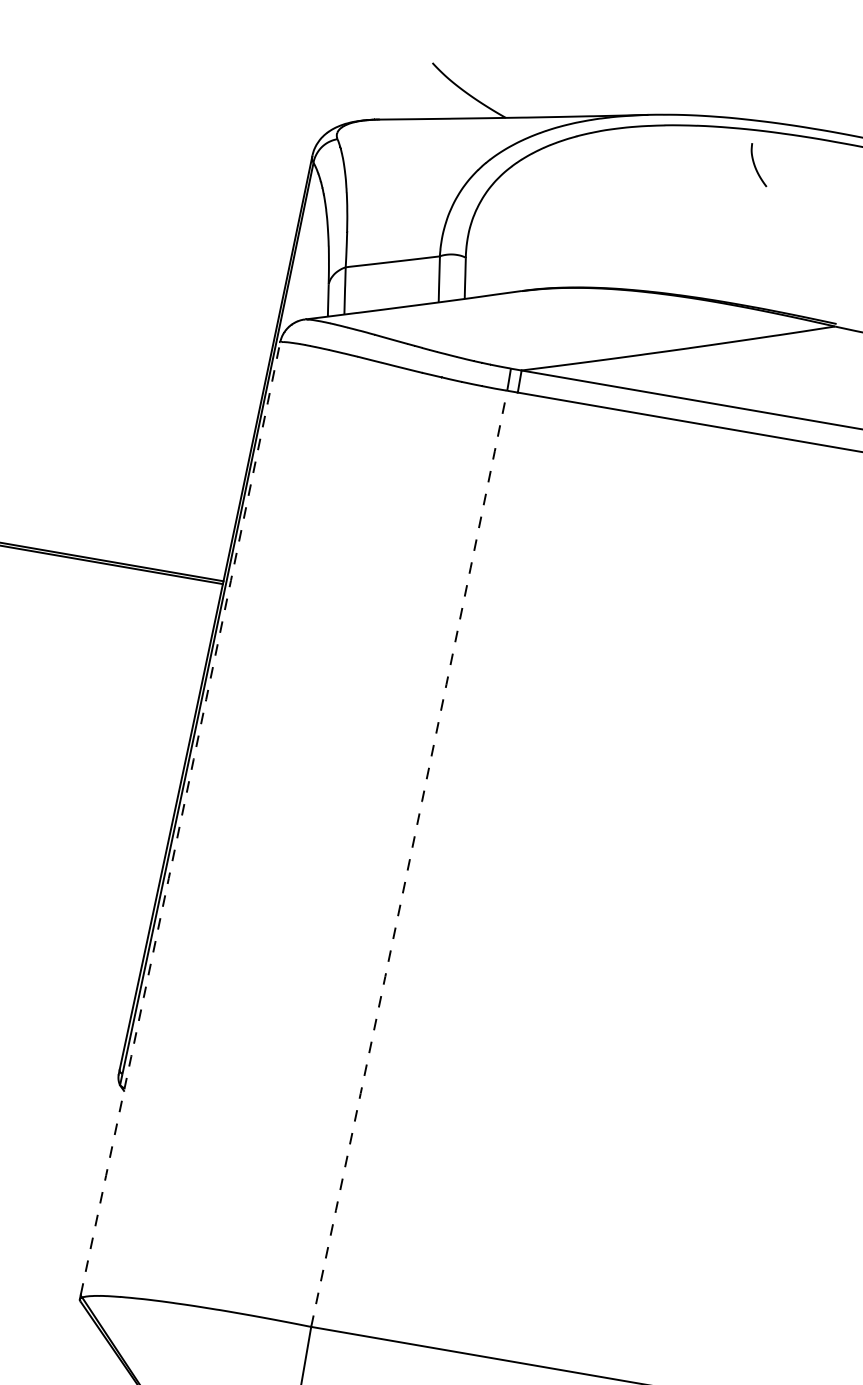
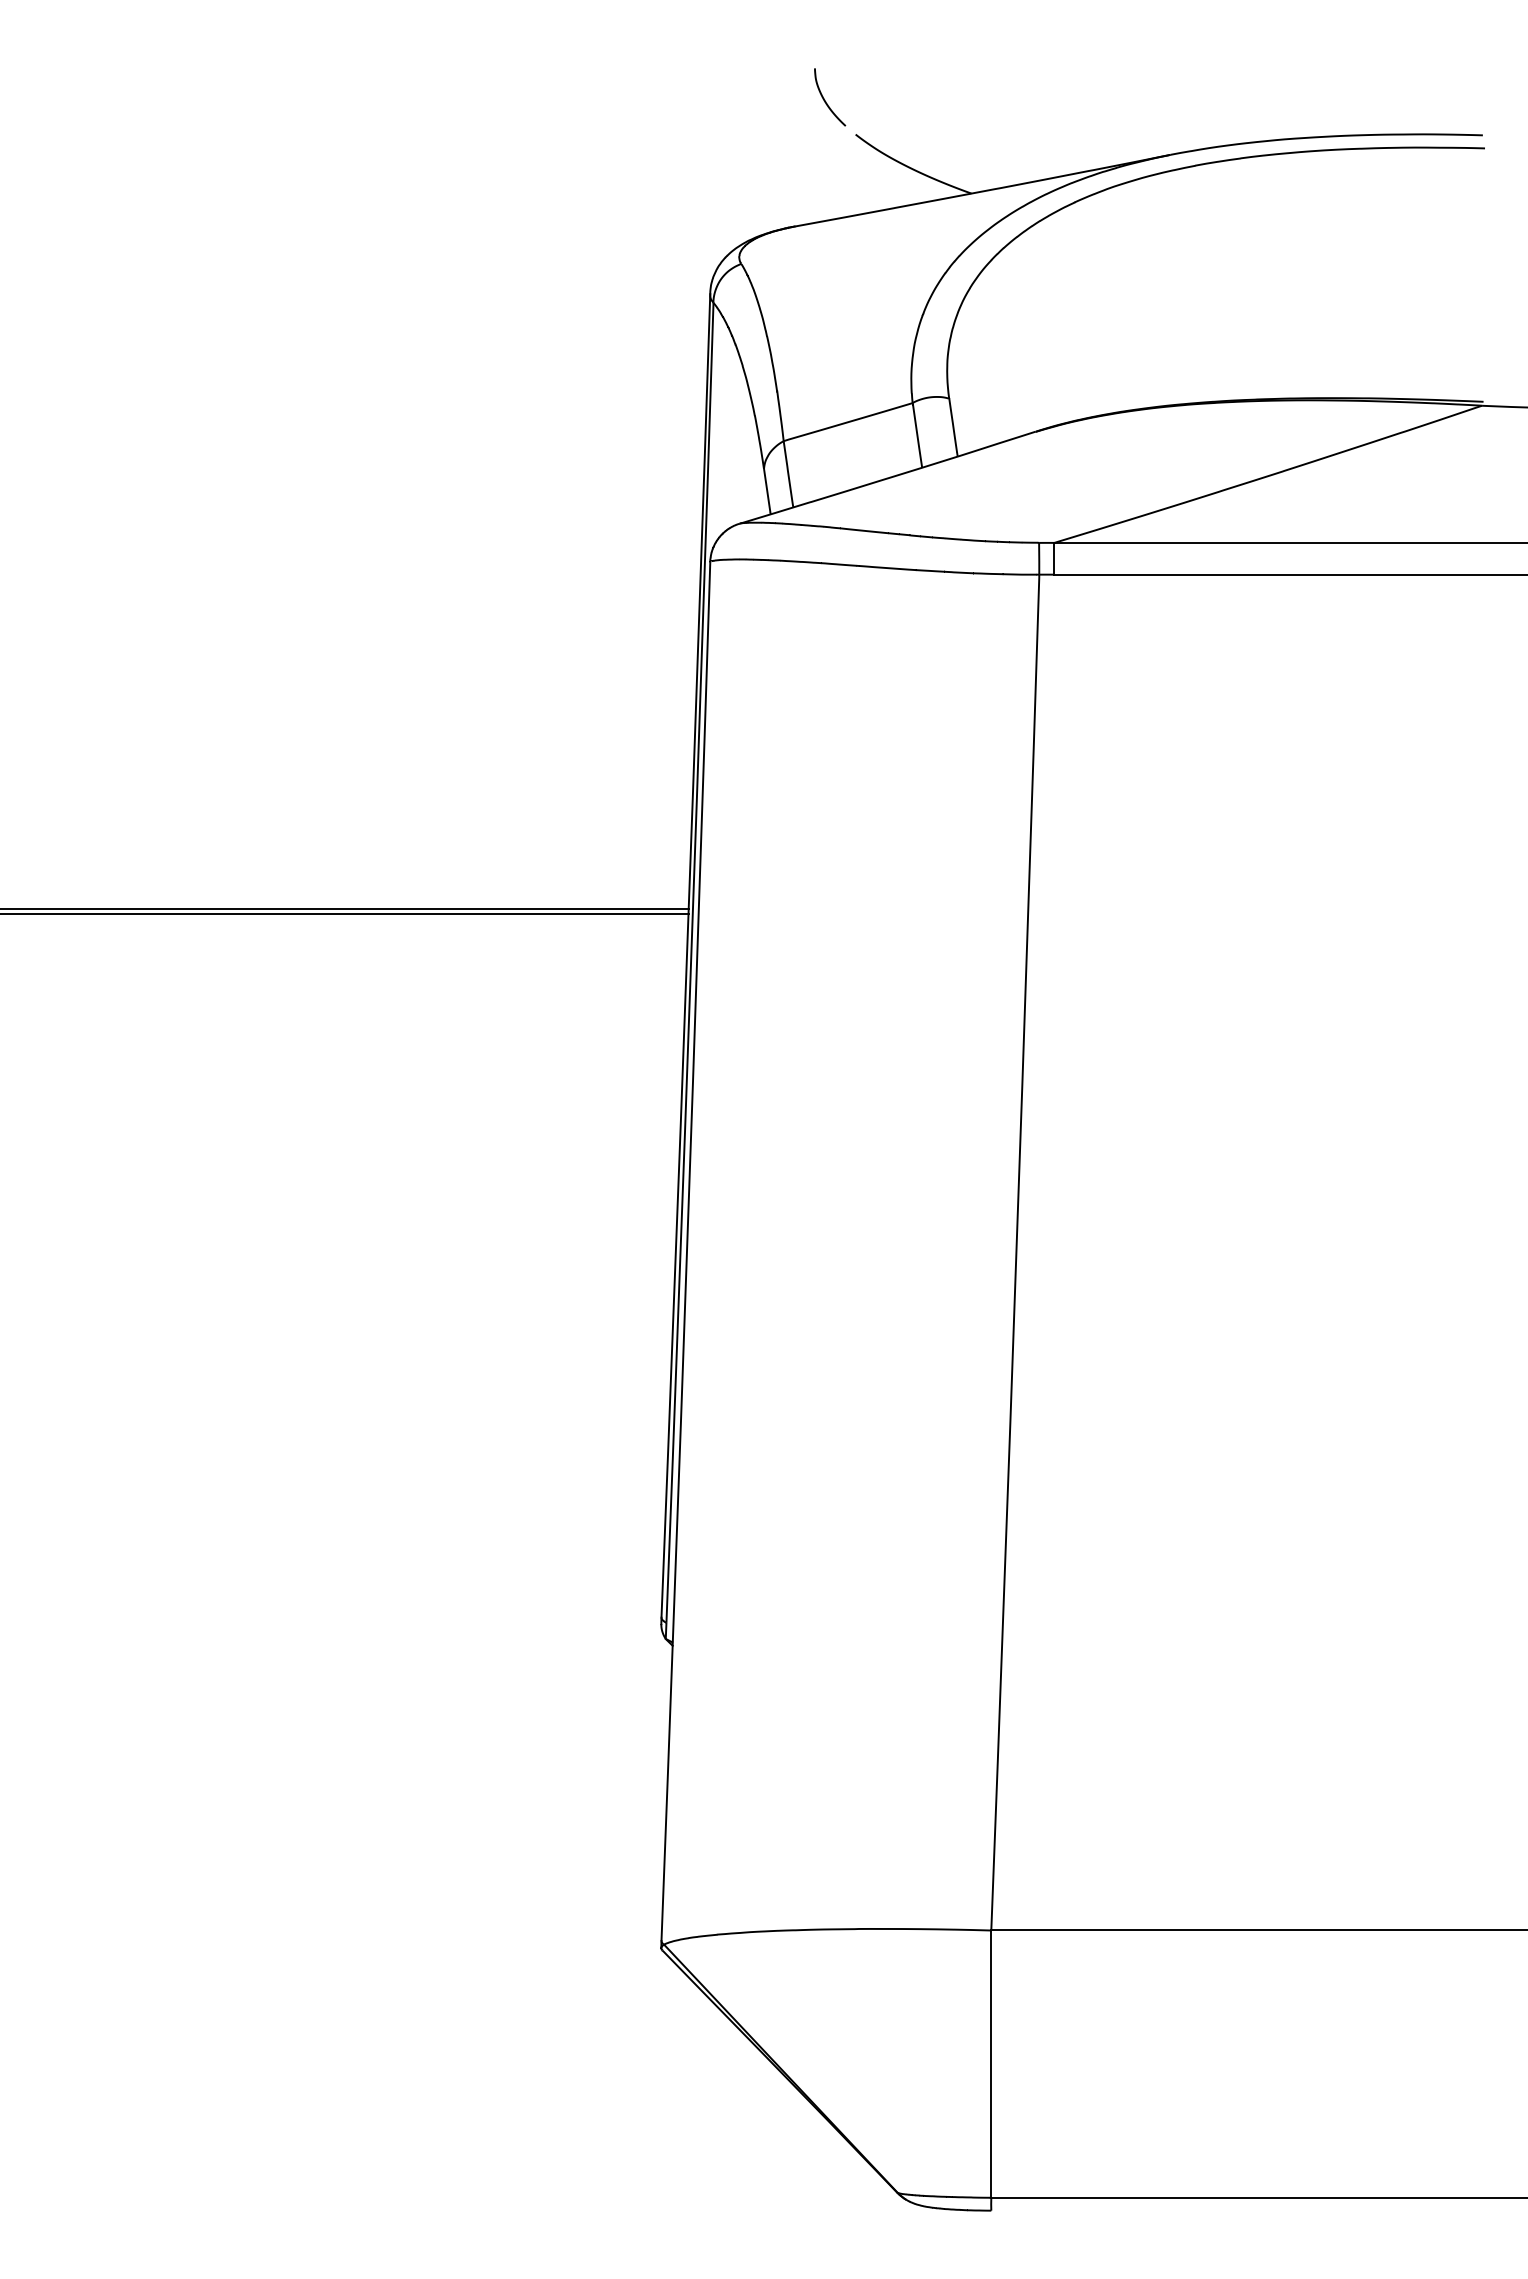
curve: (756, 167) -> (826, 101), moved
line: (181, 818) -> (687, 1251), dashed -> solid
line: (410, 858) -> (1016, 1252), dashed -> solid

